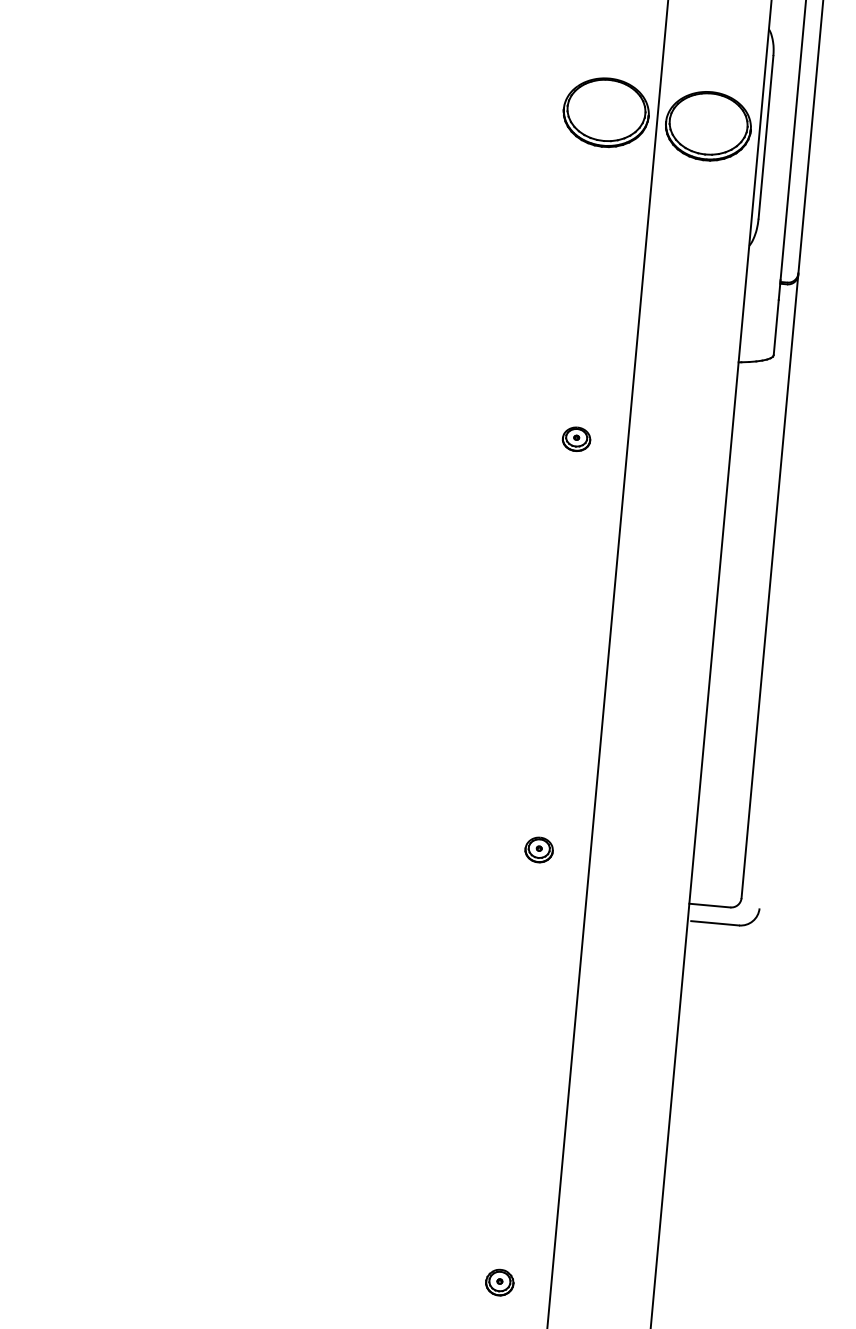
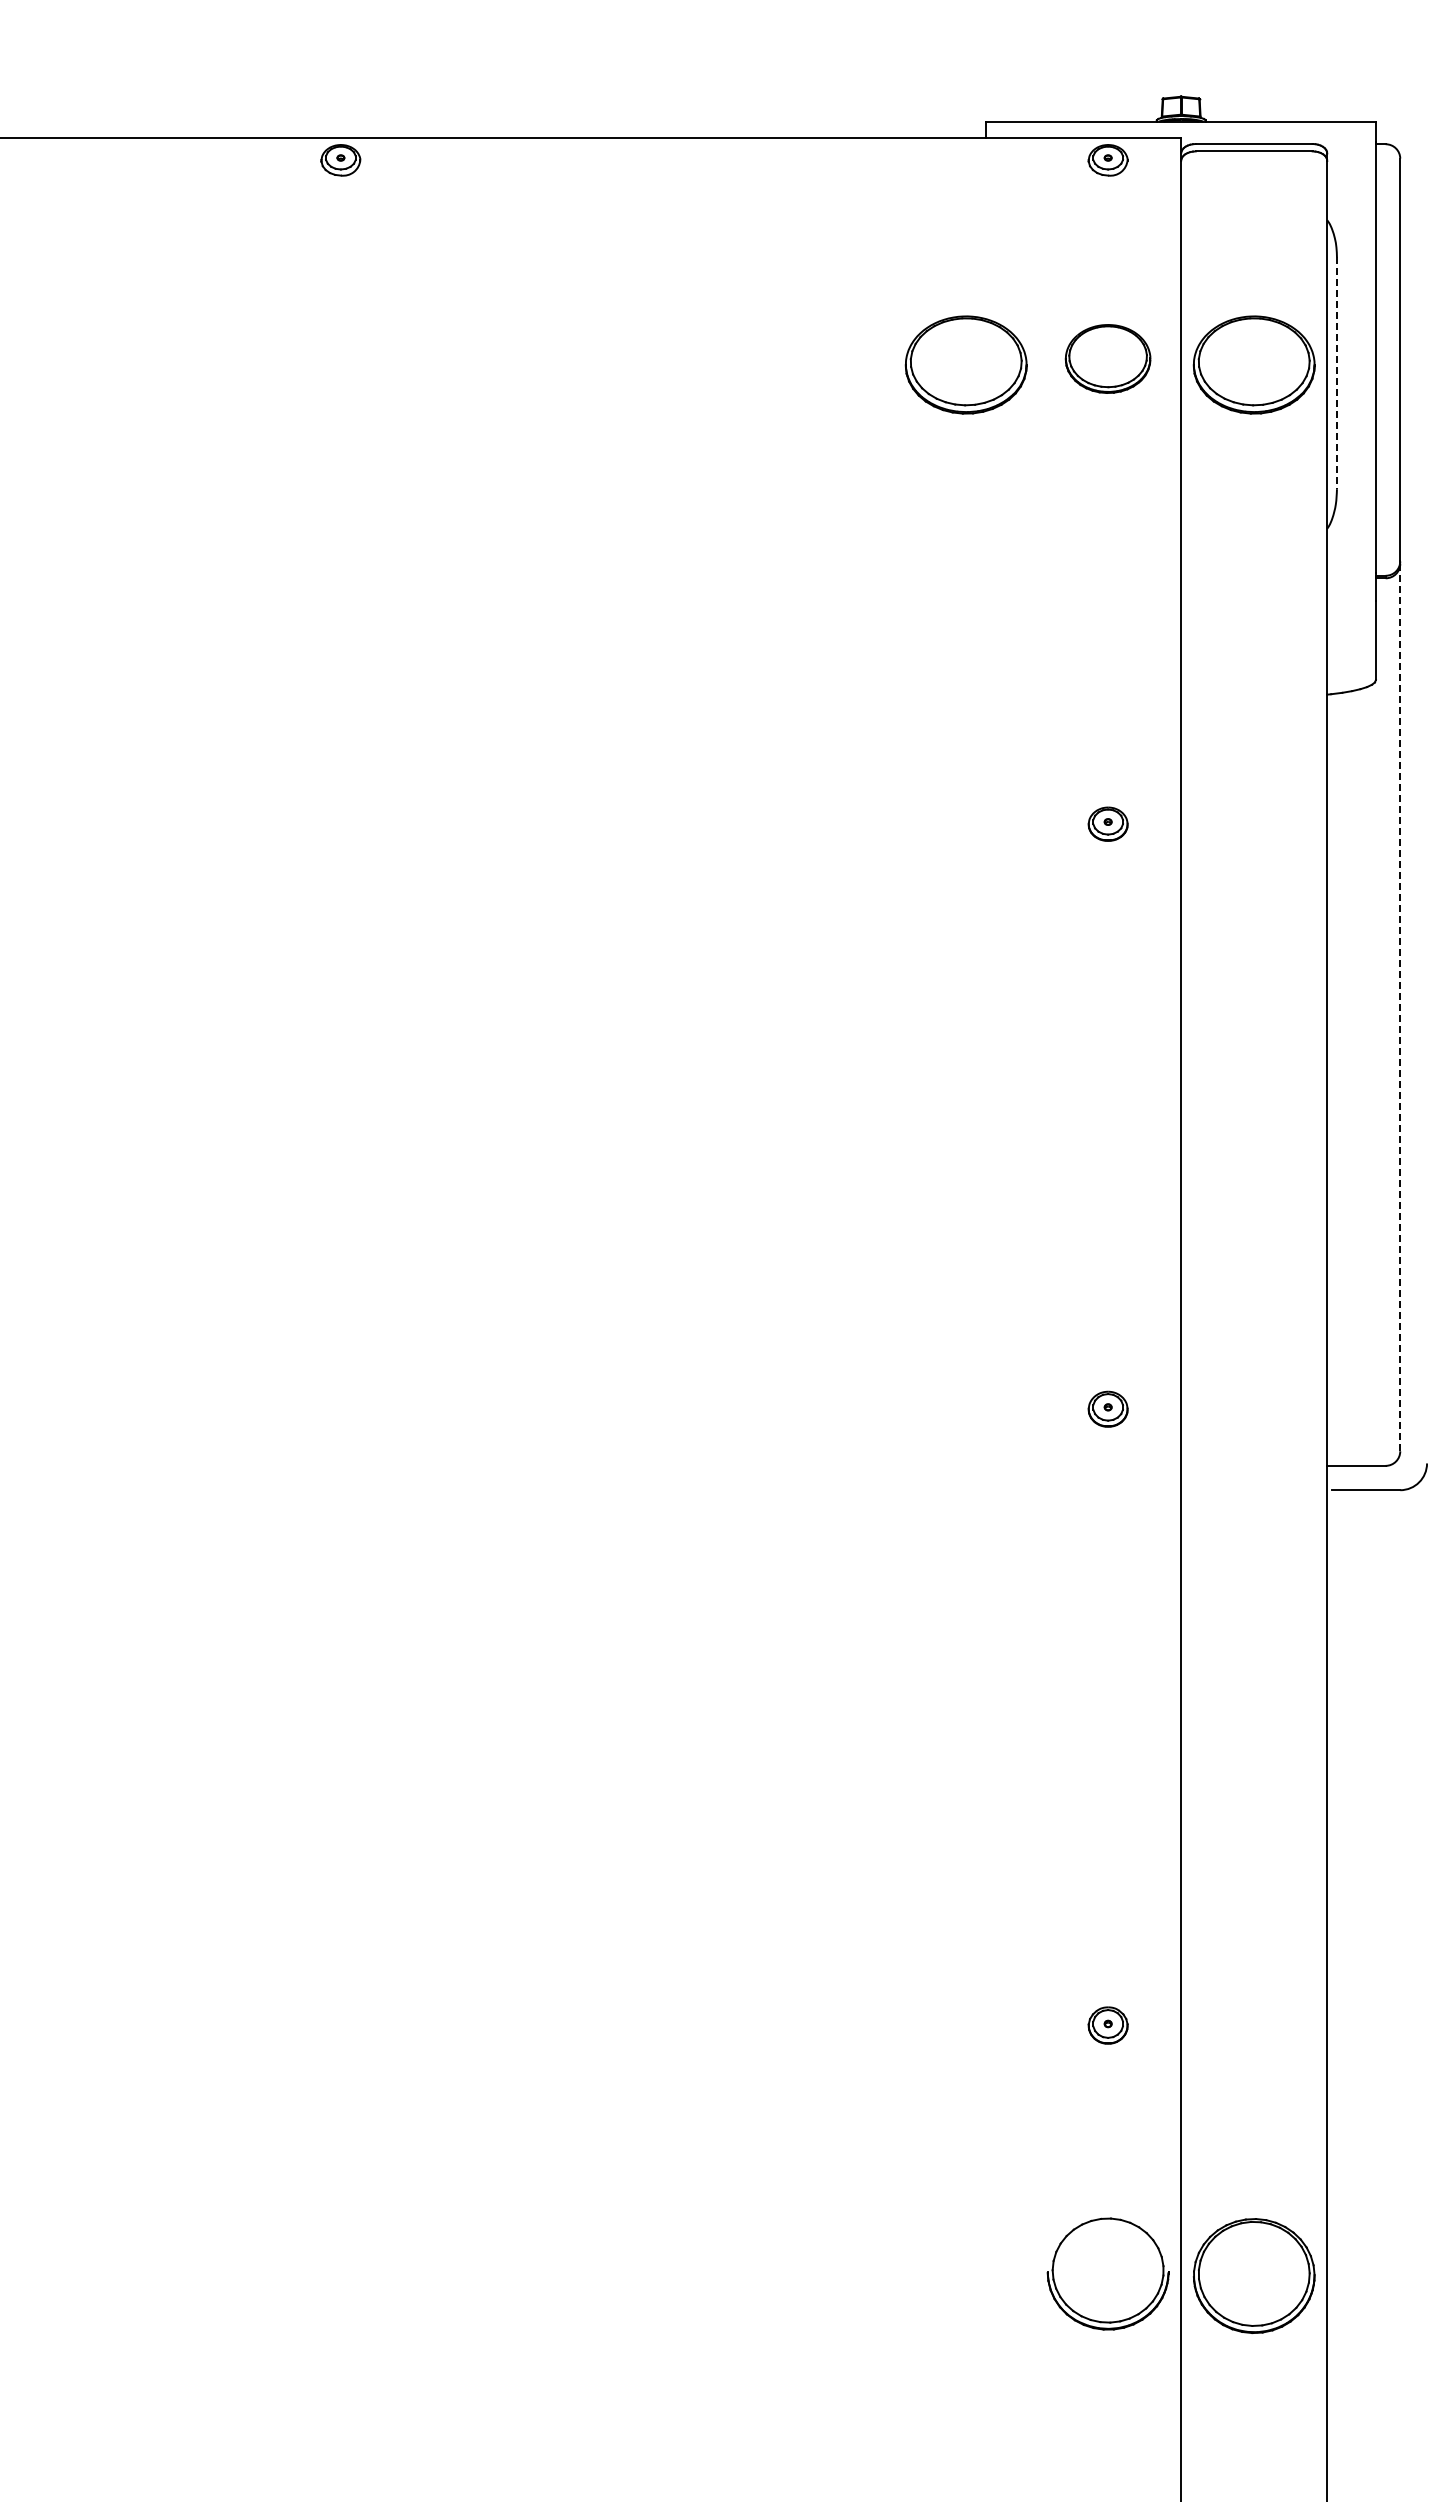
part: (505, 107) -> (965, 364), added
part: (605, 112) -> (1107, 358), size x0.7
line: (765, 137) -> (1336, 373), solid -> dashed
line: (770, 586) -> (1400, 1007), solid -> dashed

